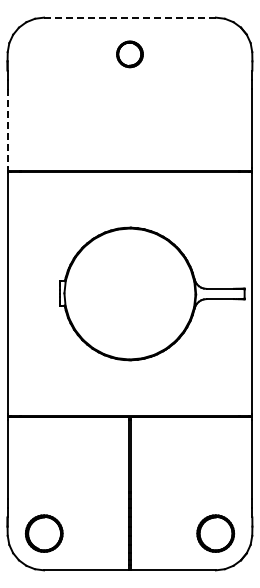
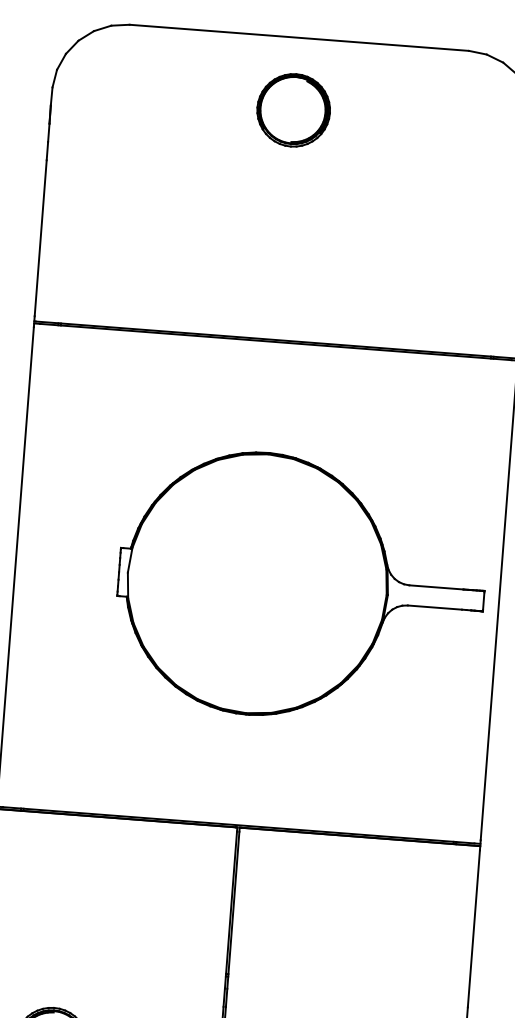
line: (130, 17) -> (300, 37), dashed -> solid
part: (129, 54) -> (292, 110), size x1.43
line: (7, 128) -> (40, 238), dashed -> solid

